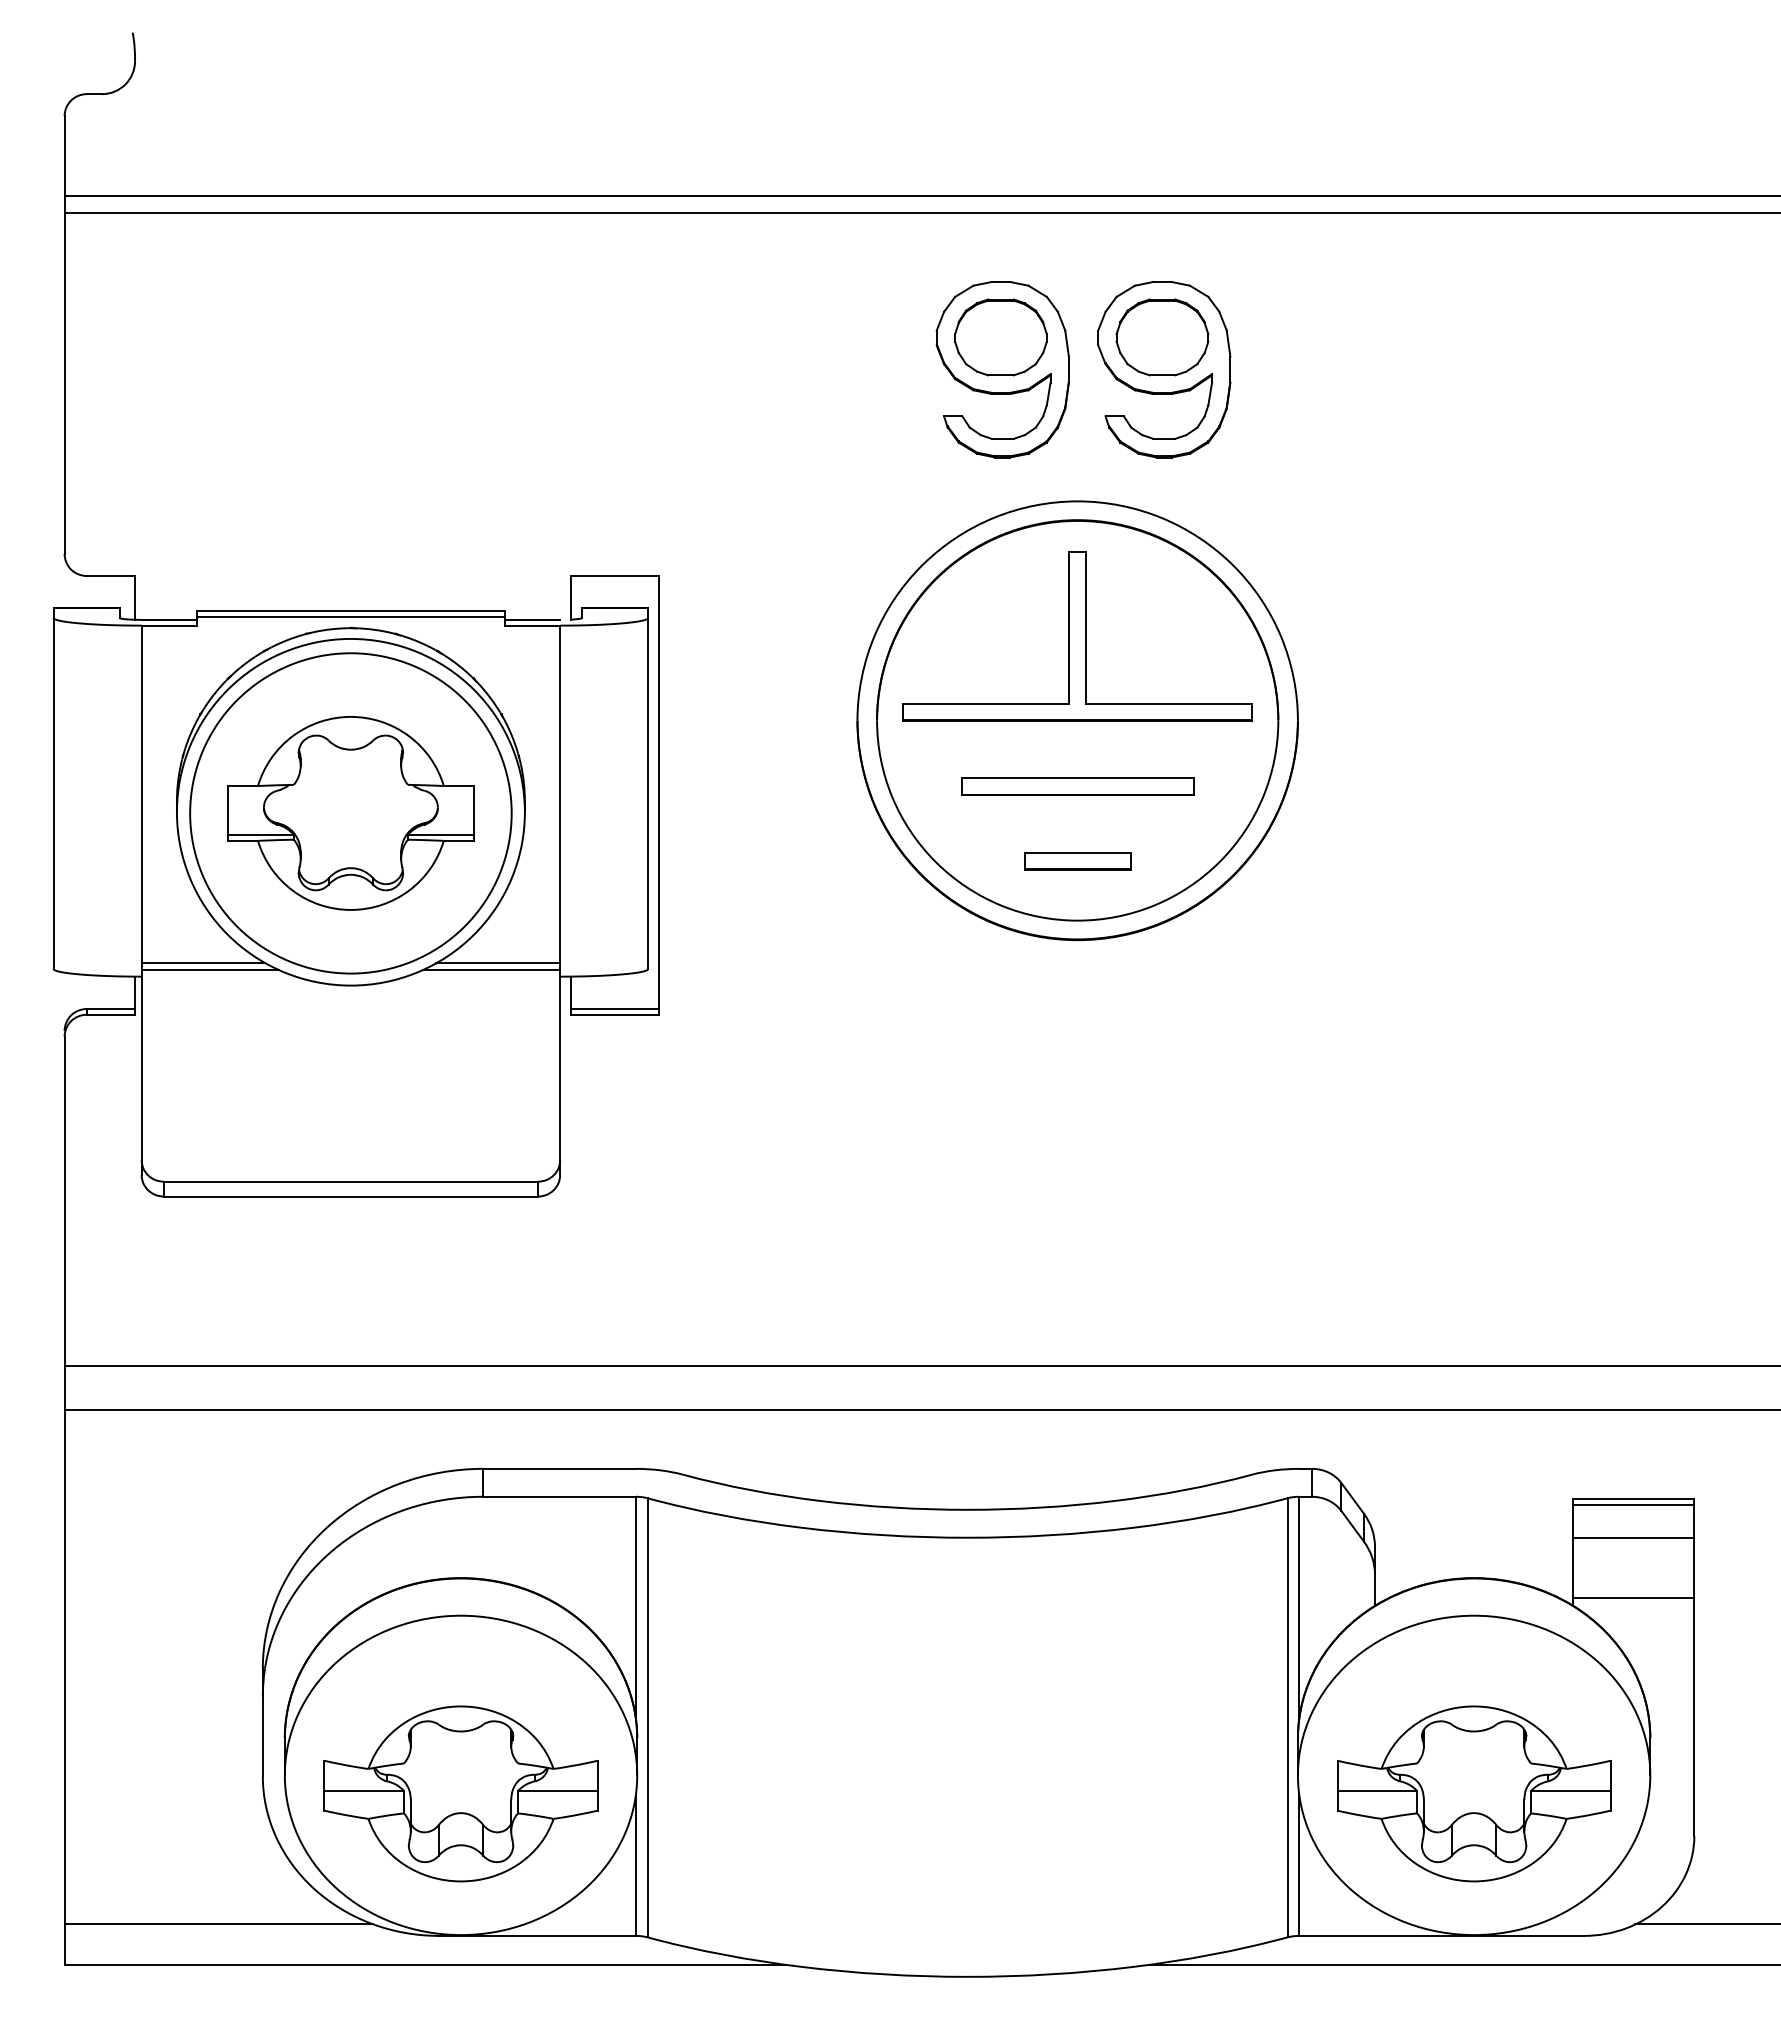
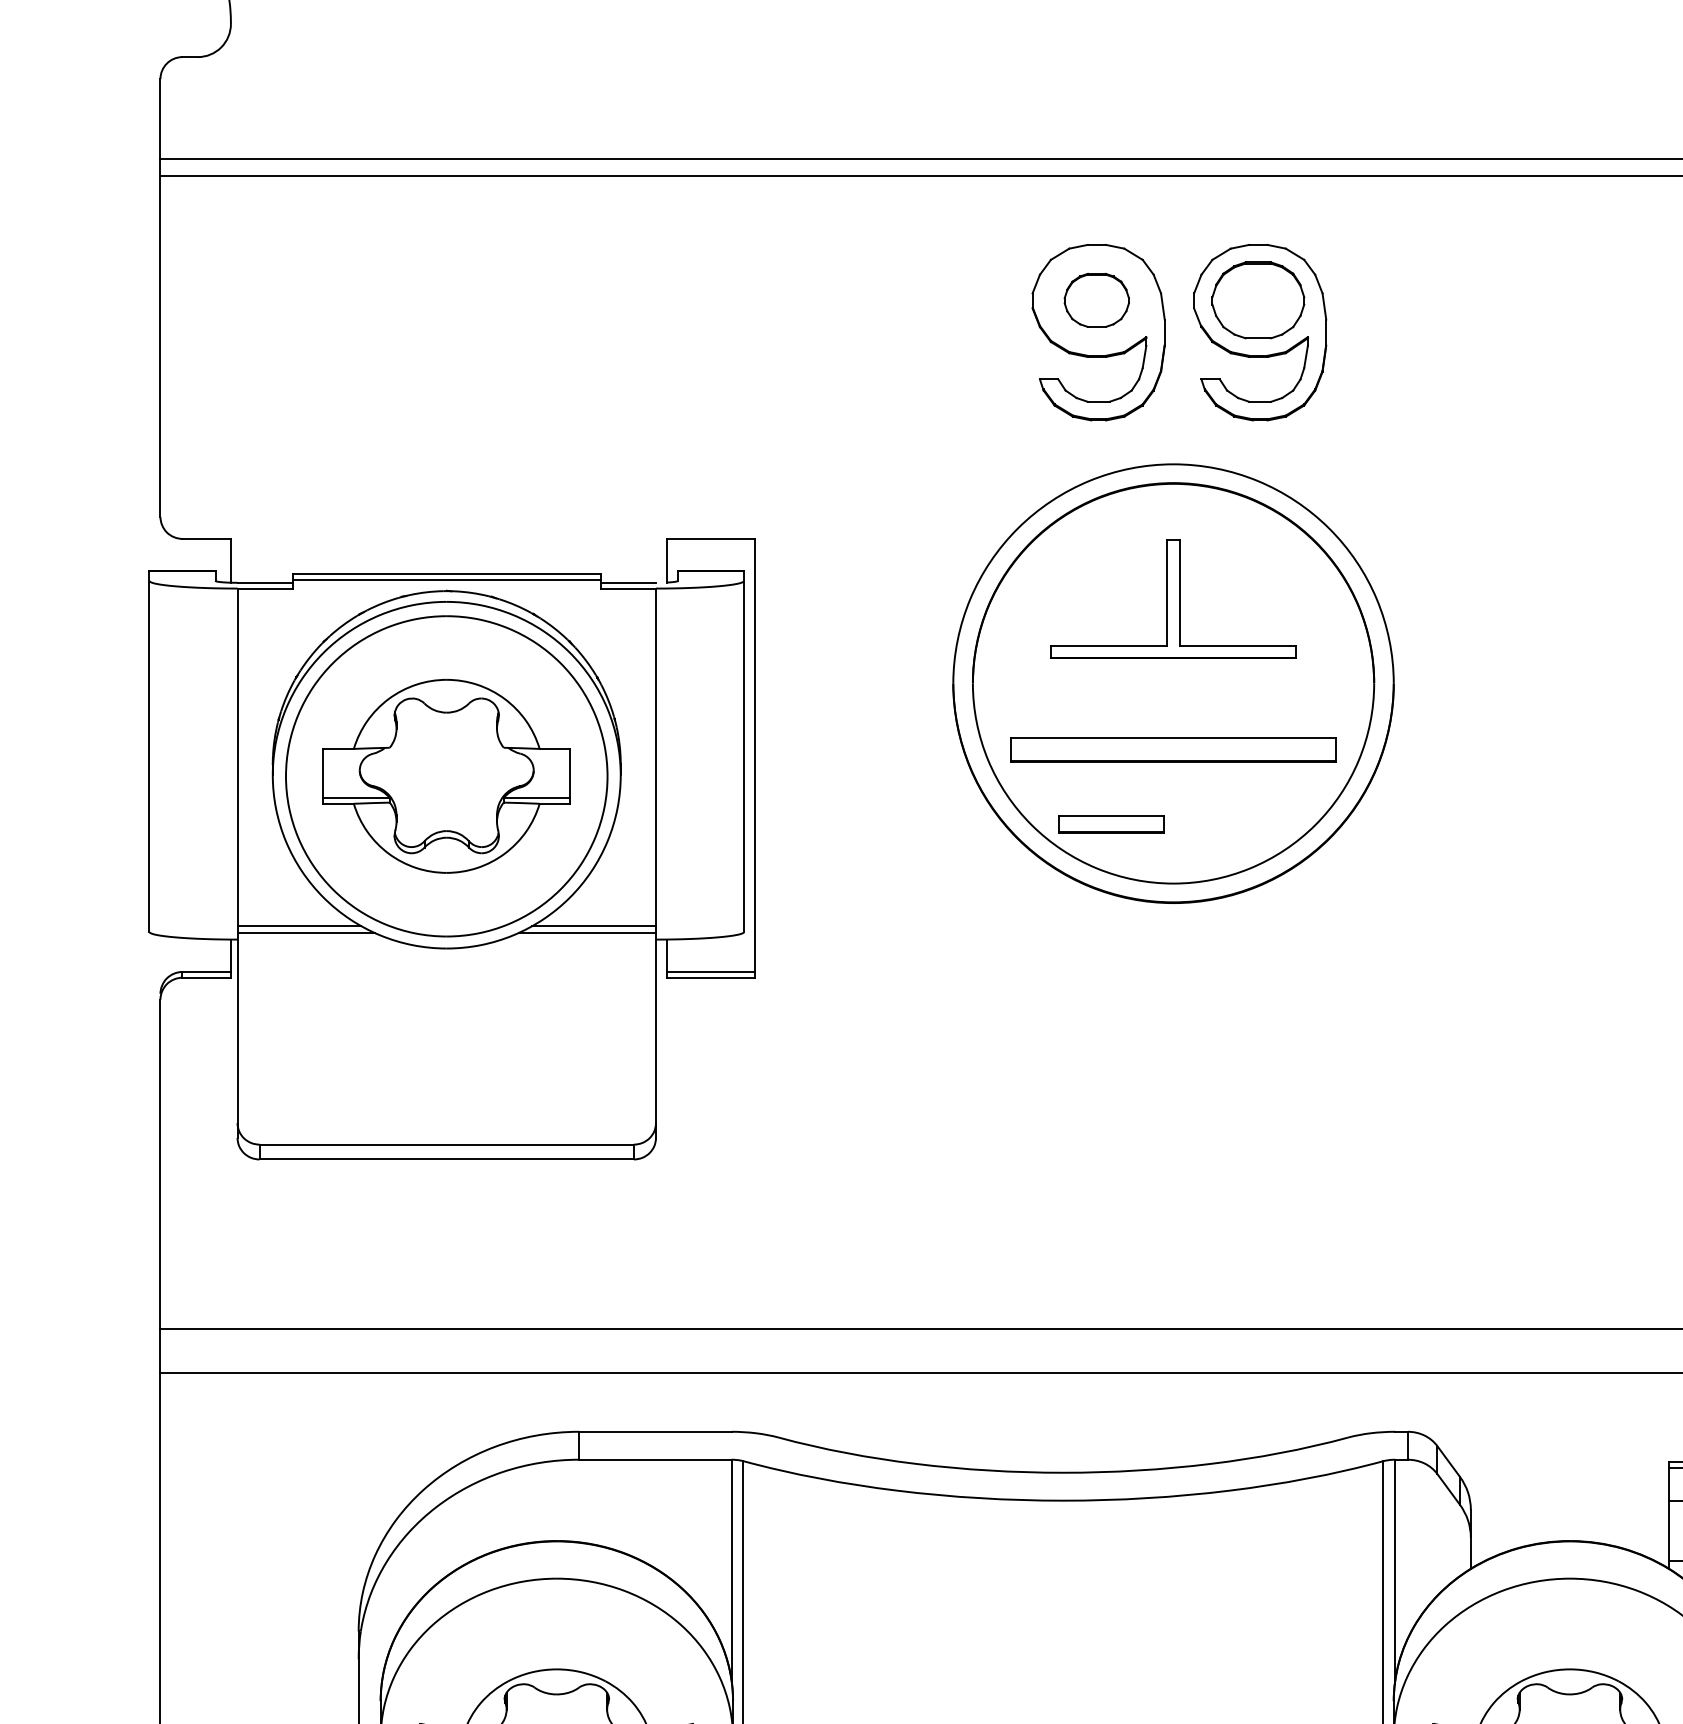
part: (1000, 337) -> (1096, 300), size x0.7
part: (1077, 636) -> (1173, 599), size x0.7
part: (1077, 786) -> (1173, 749), size x1.4
part: (1077, 861) -> (1111, 824), moved

